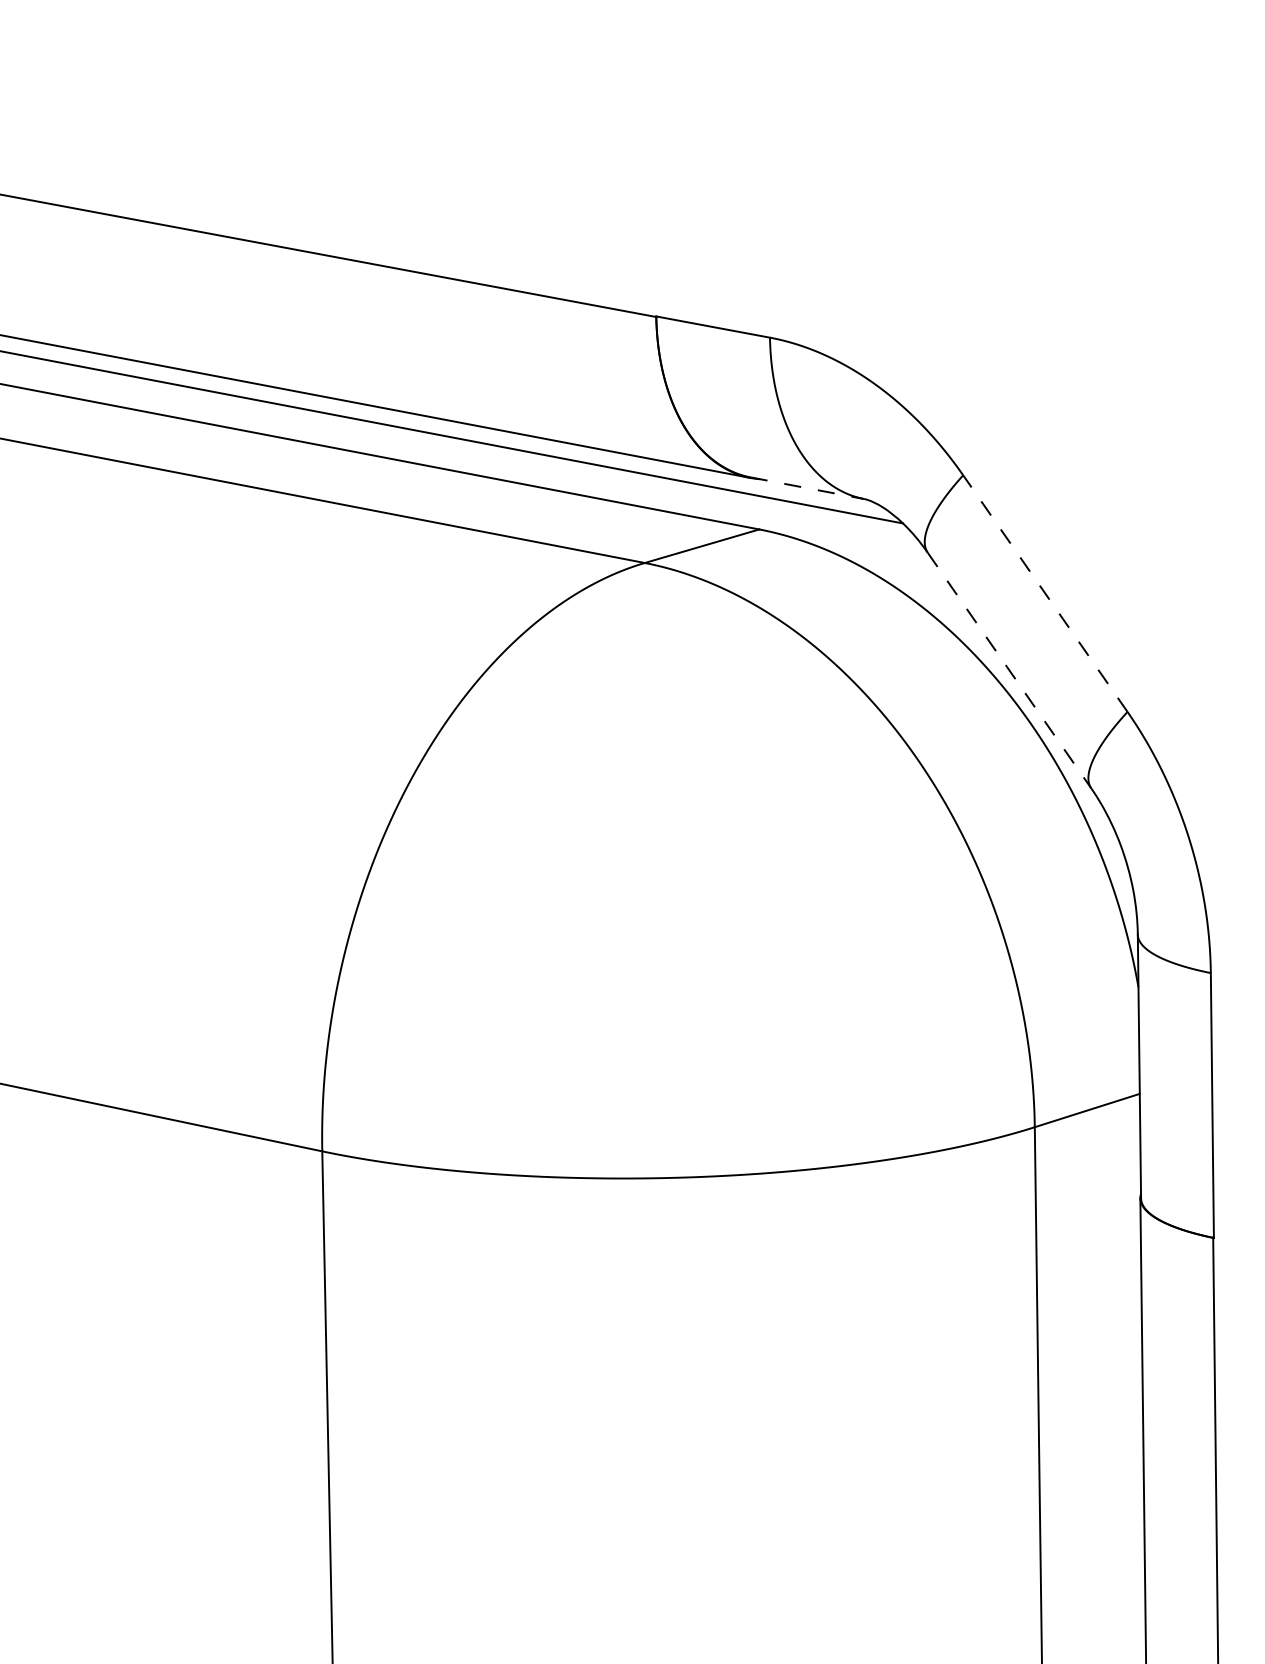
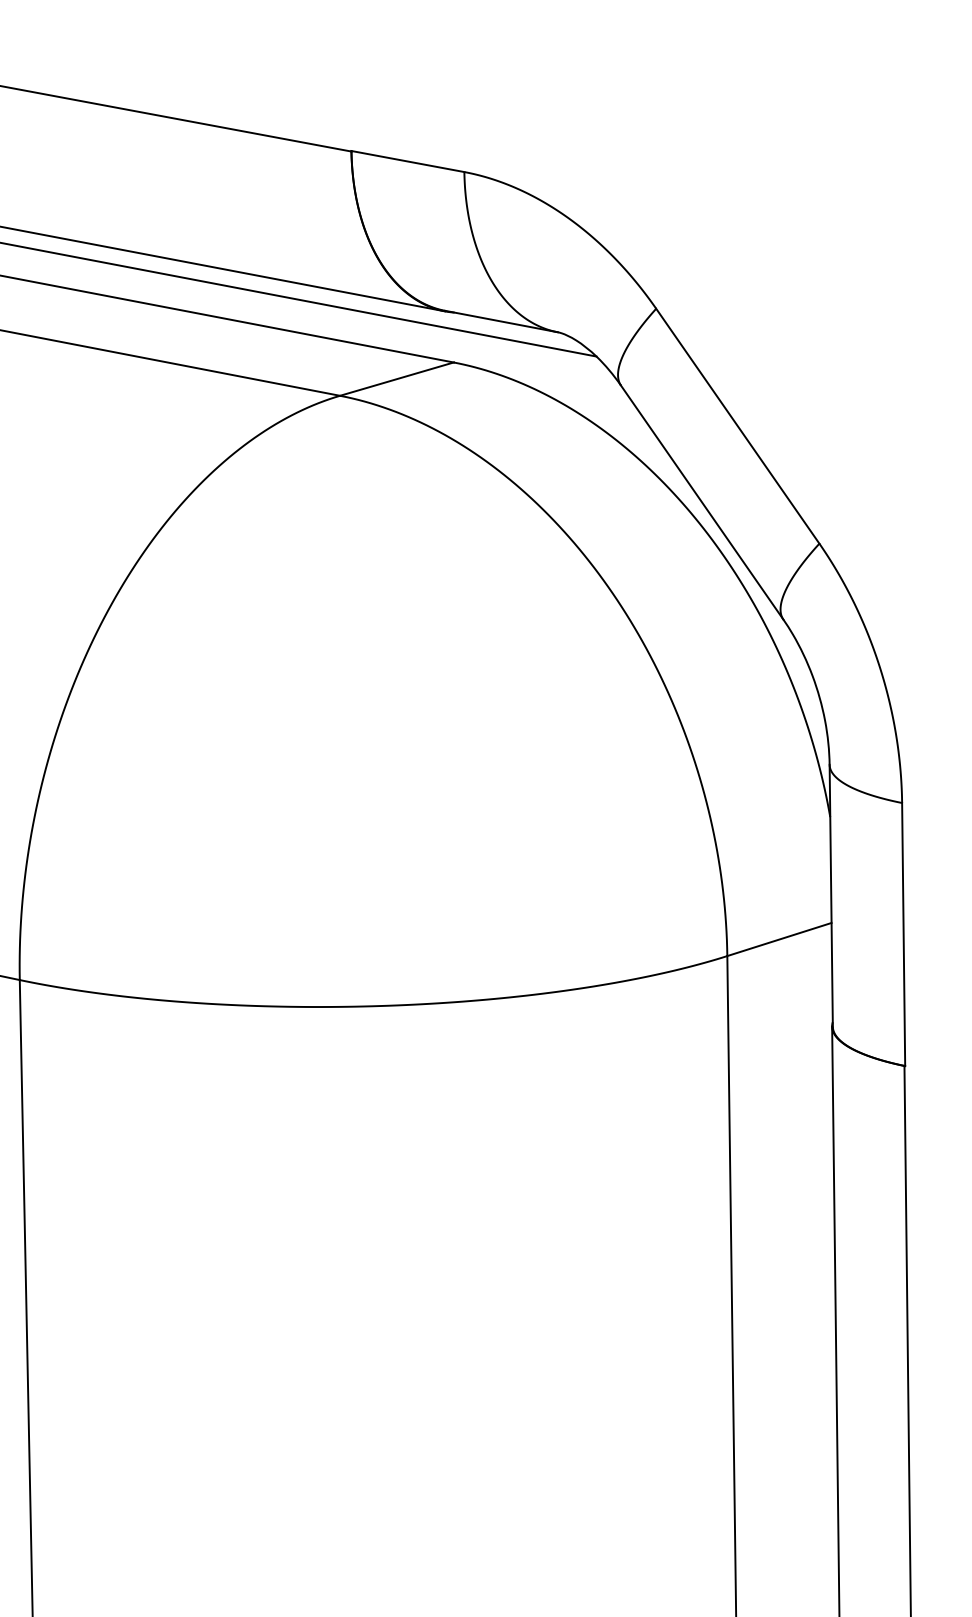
line: (807, 488) -> (501, 321), dashed -> solid
line: (1045, 593) -> (737, 426), dashed -> solid
line: (1009, 671) -> (702, 503), dashed -> solid

